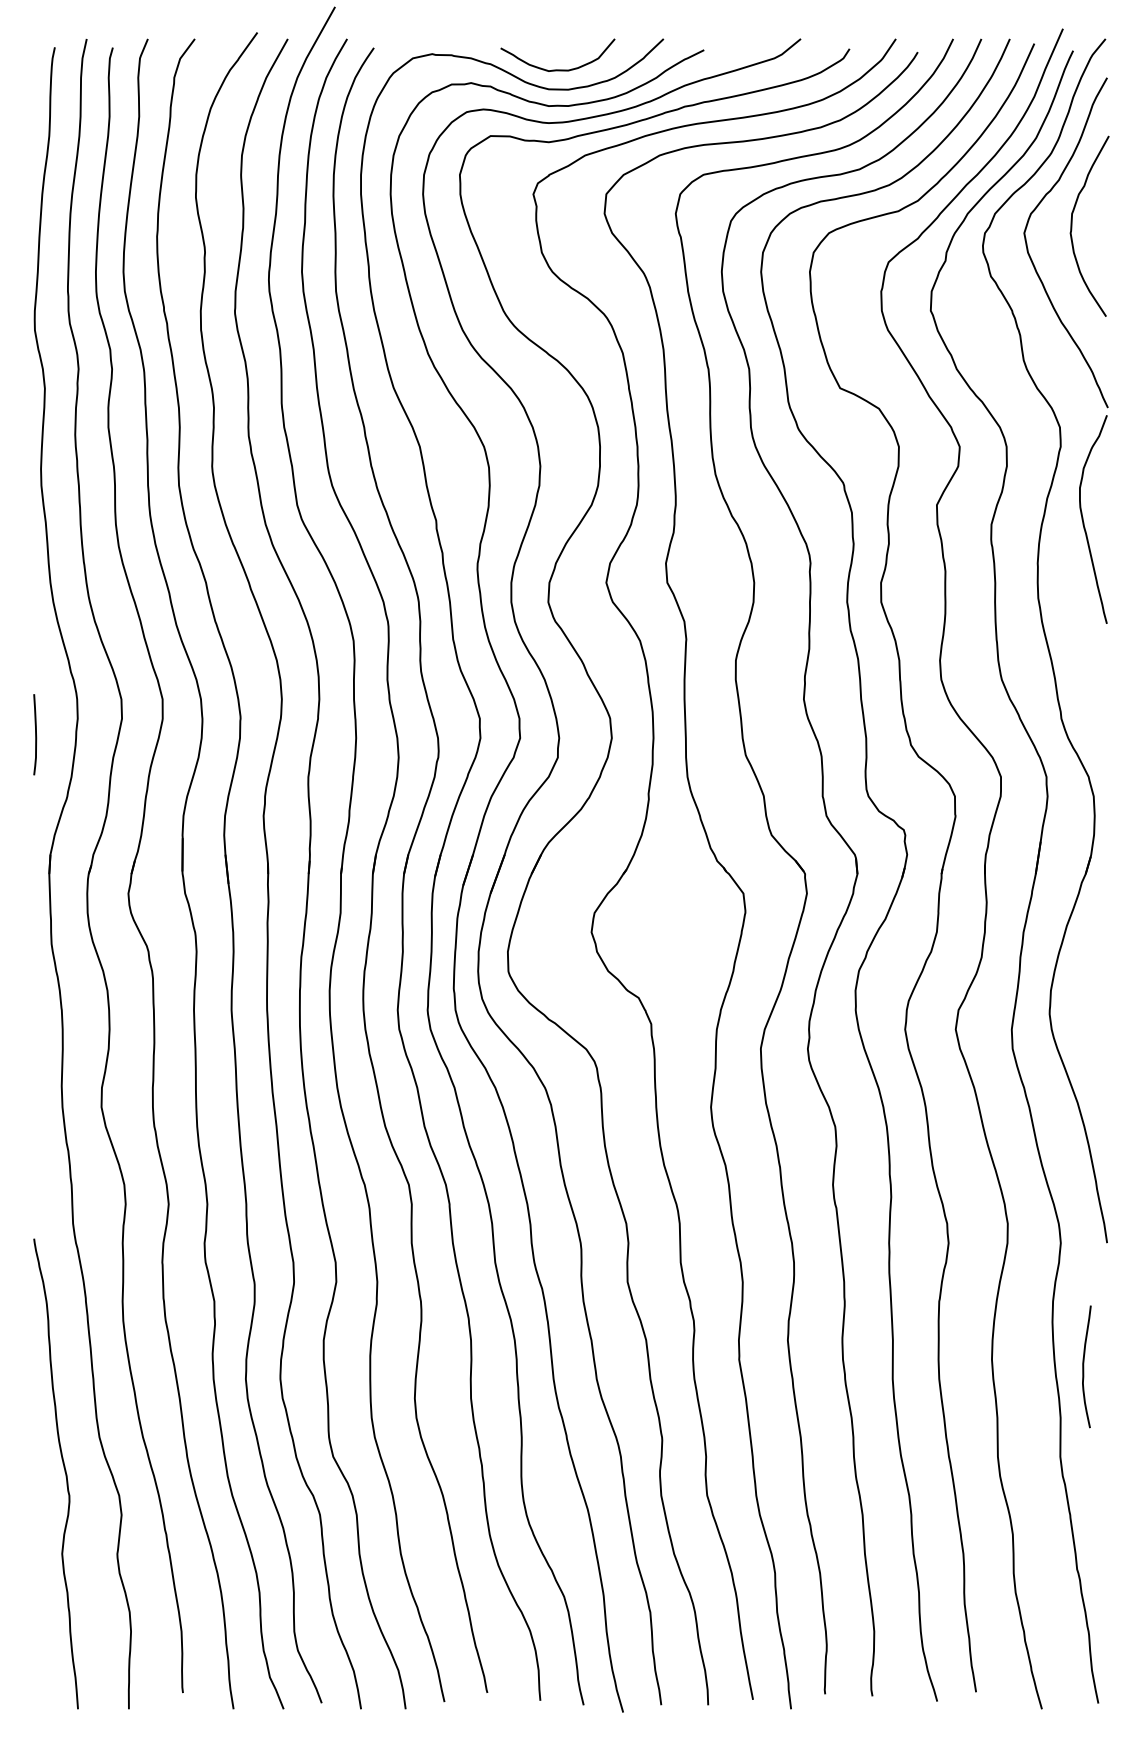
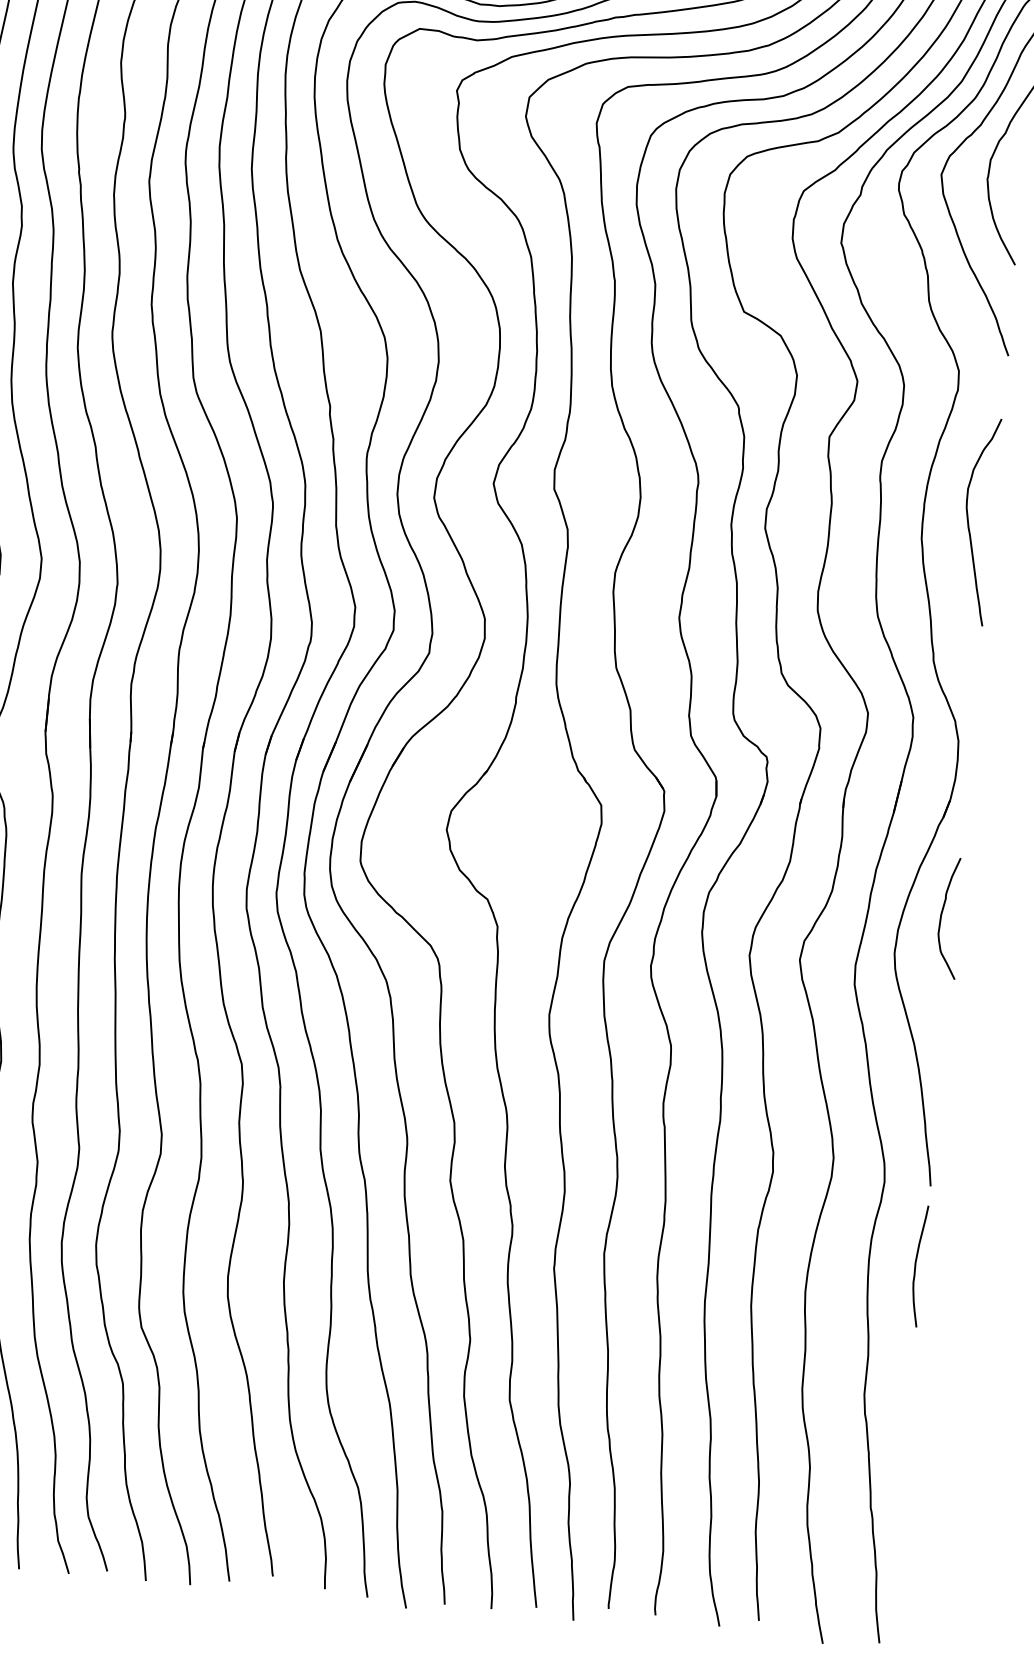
curve: (1084, 522) -> (969, 523), moved
curve: (1093, 973) -> (941, 917), added
curve: (1084, 1366) -> (916, 1265), moved

